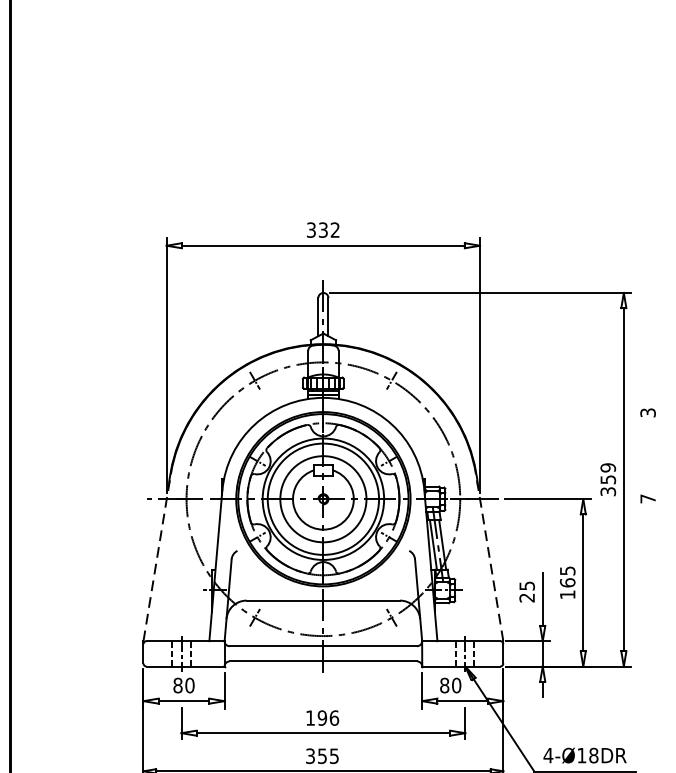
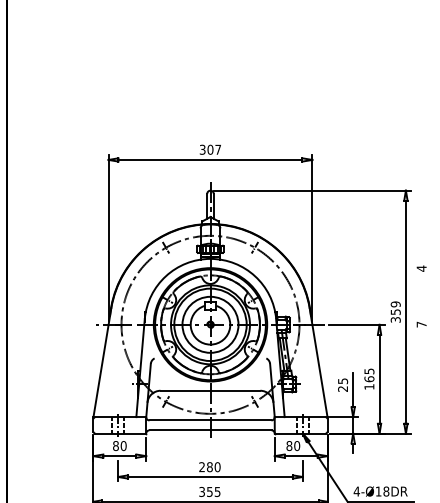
text: (328, 229) -> (213, 149), 332 -> 307
text: (647, 412) -> (421, 268), 3 -> 4
line: (157, 557) -> (102, 362), dashed -> solid
line: (489, 557) -> (318, 362), dashed -> solid
text: (321, 718) -> (209, 467), 196 -> 280

